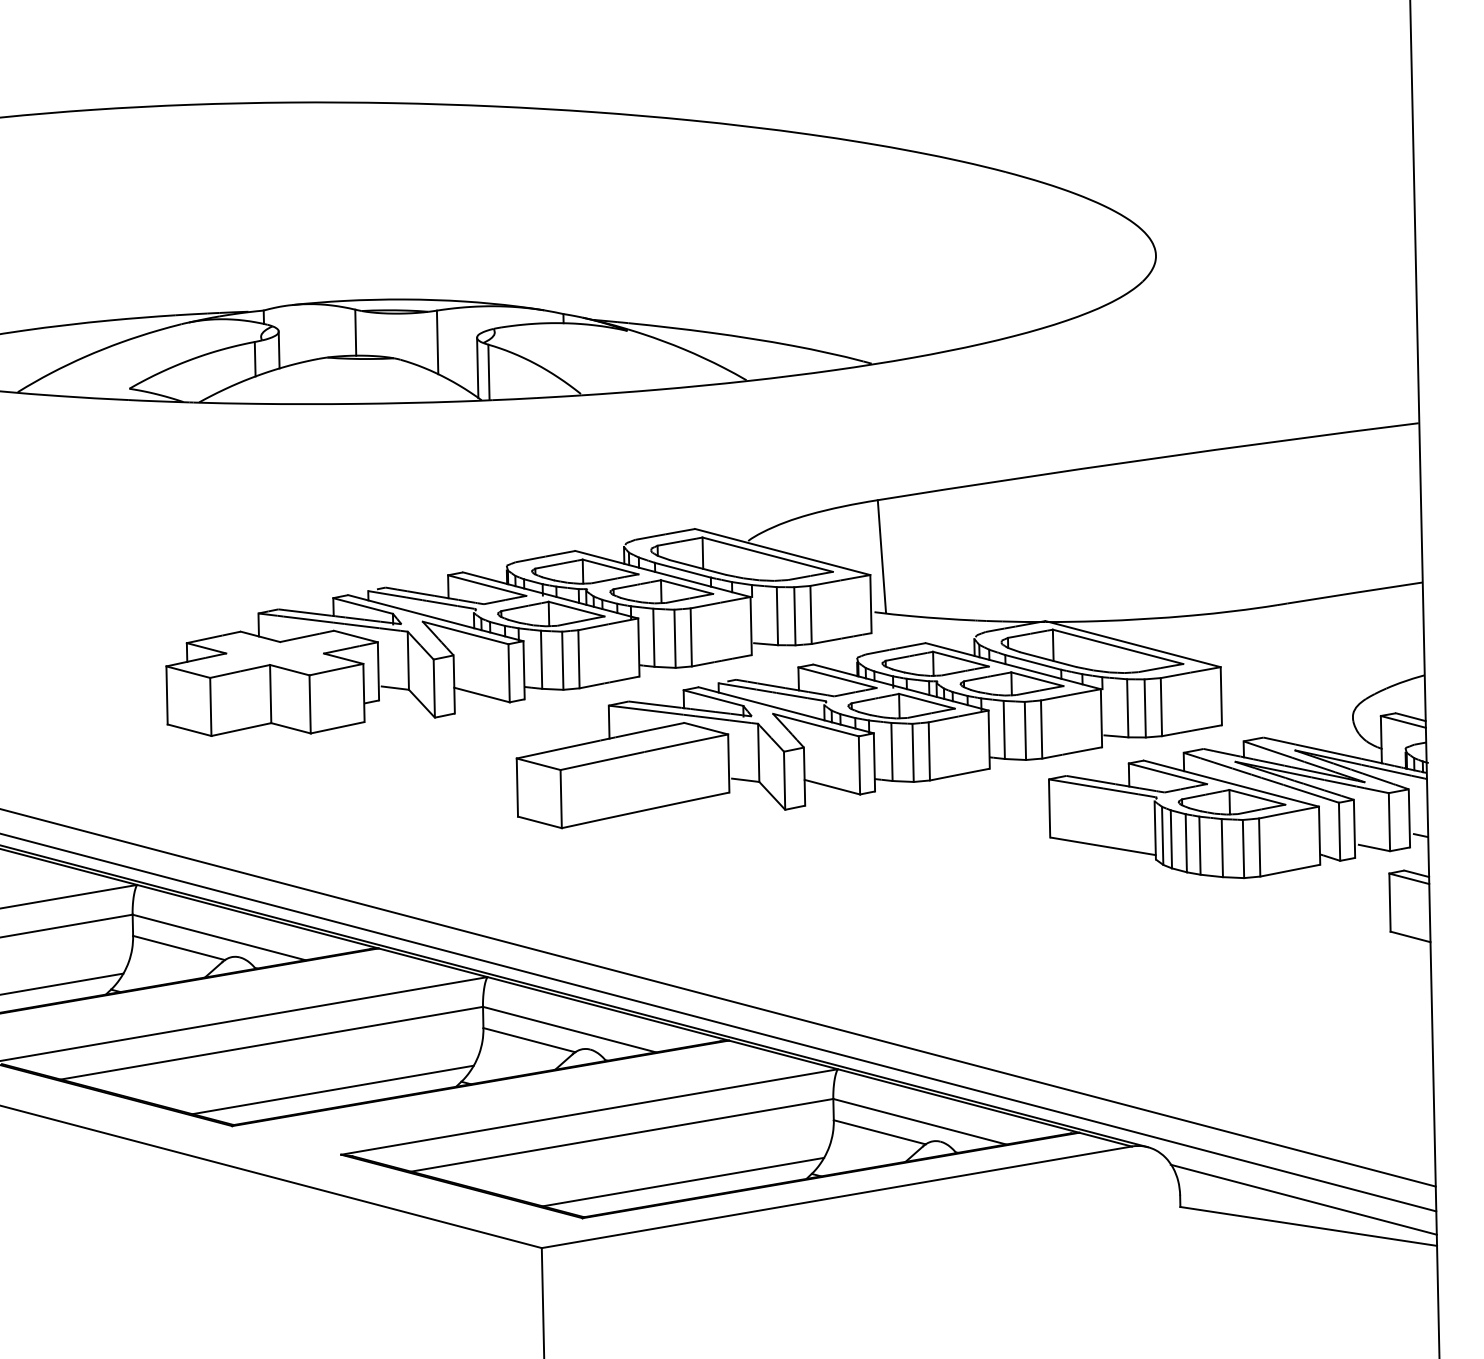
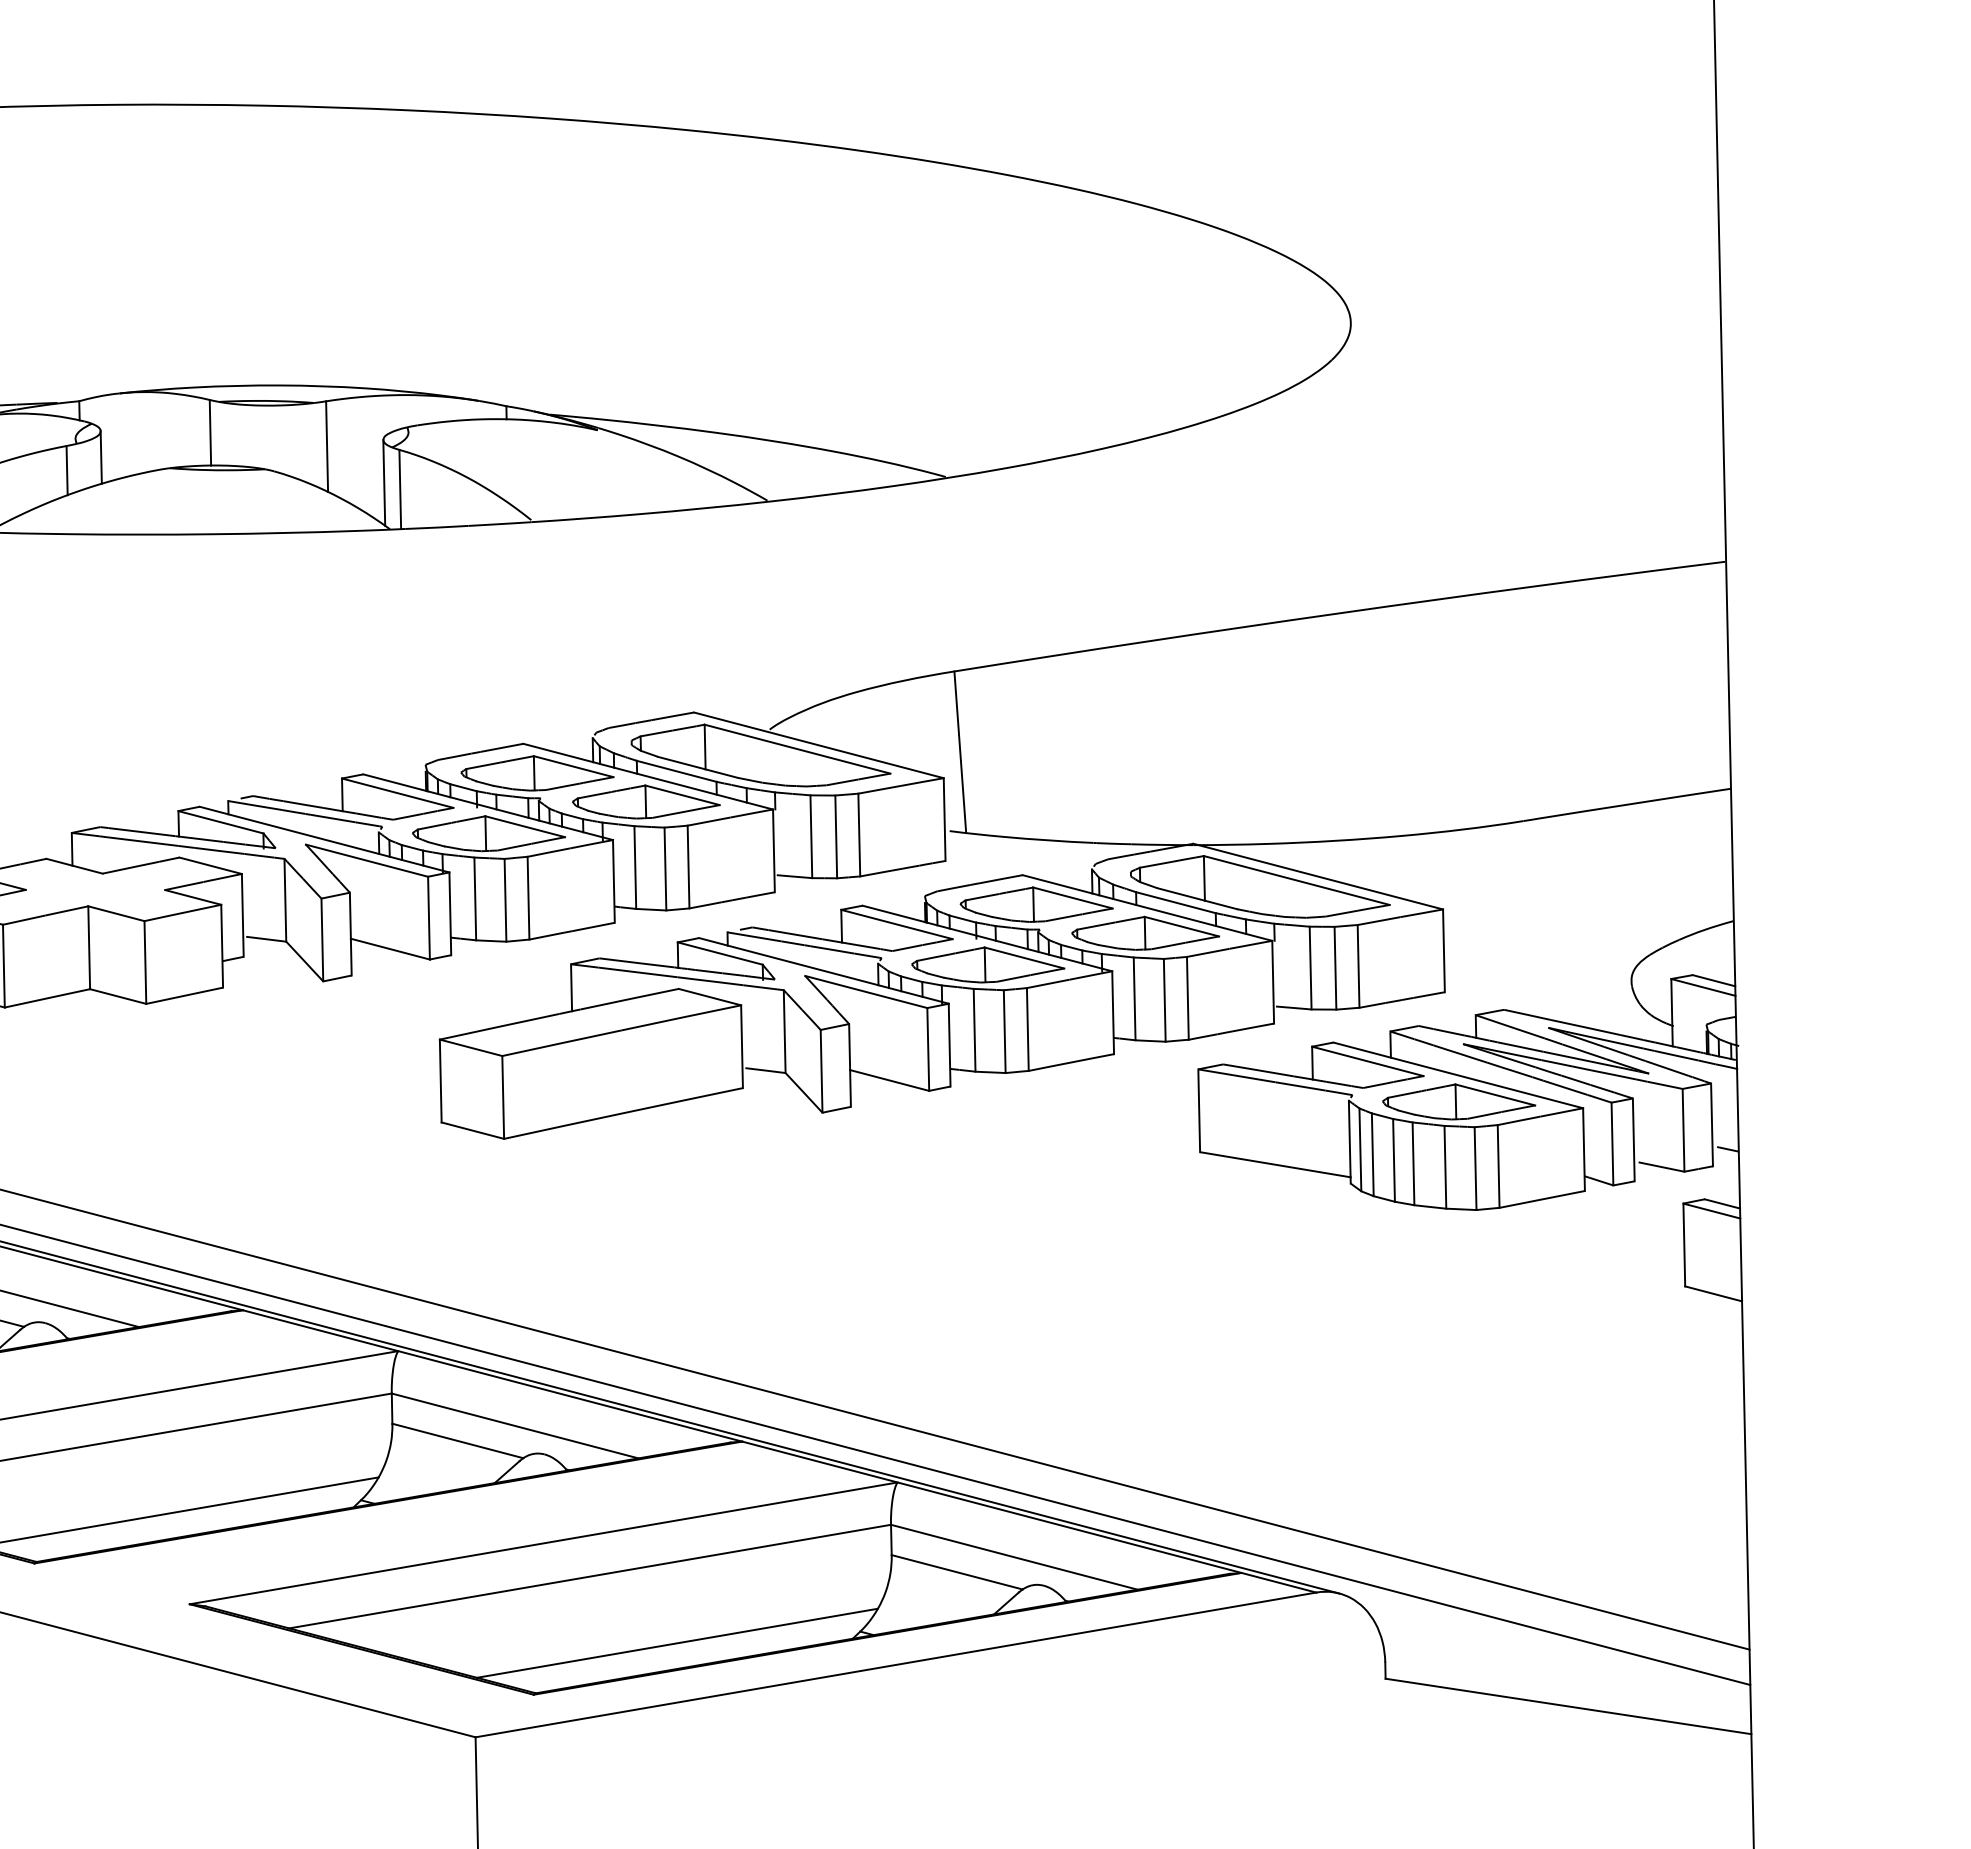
line: (1303, 1199) -> (1561, 1668), removed

